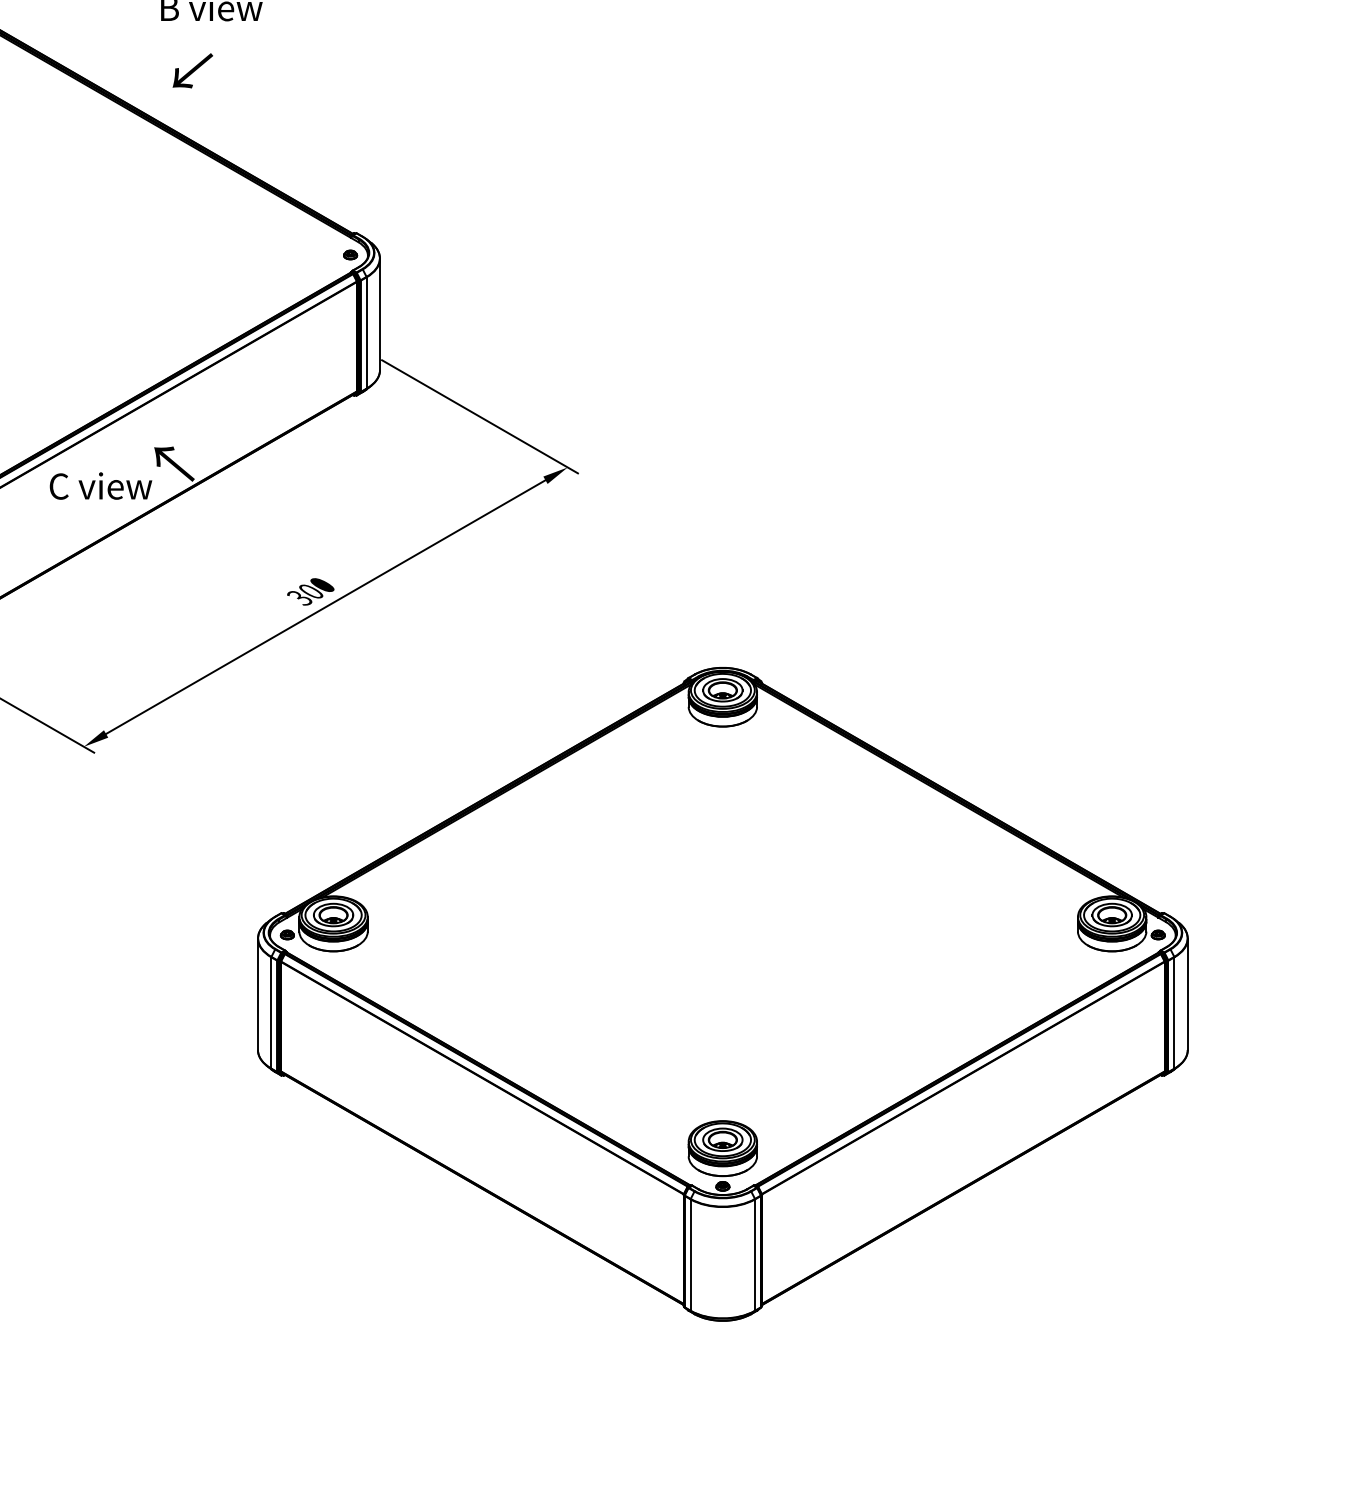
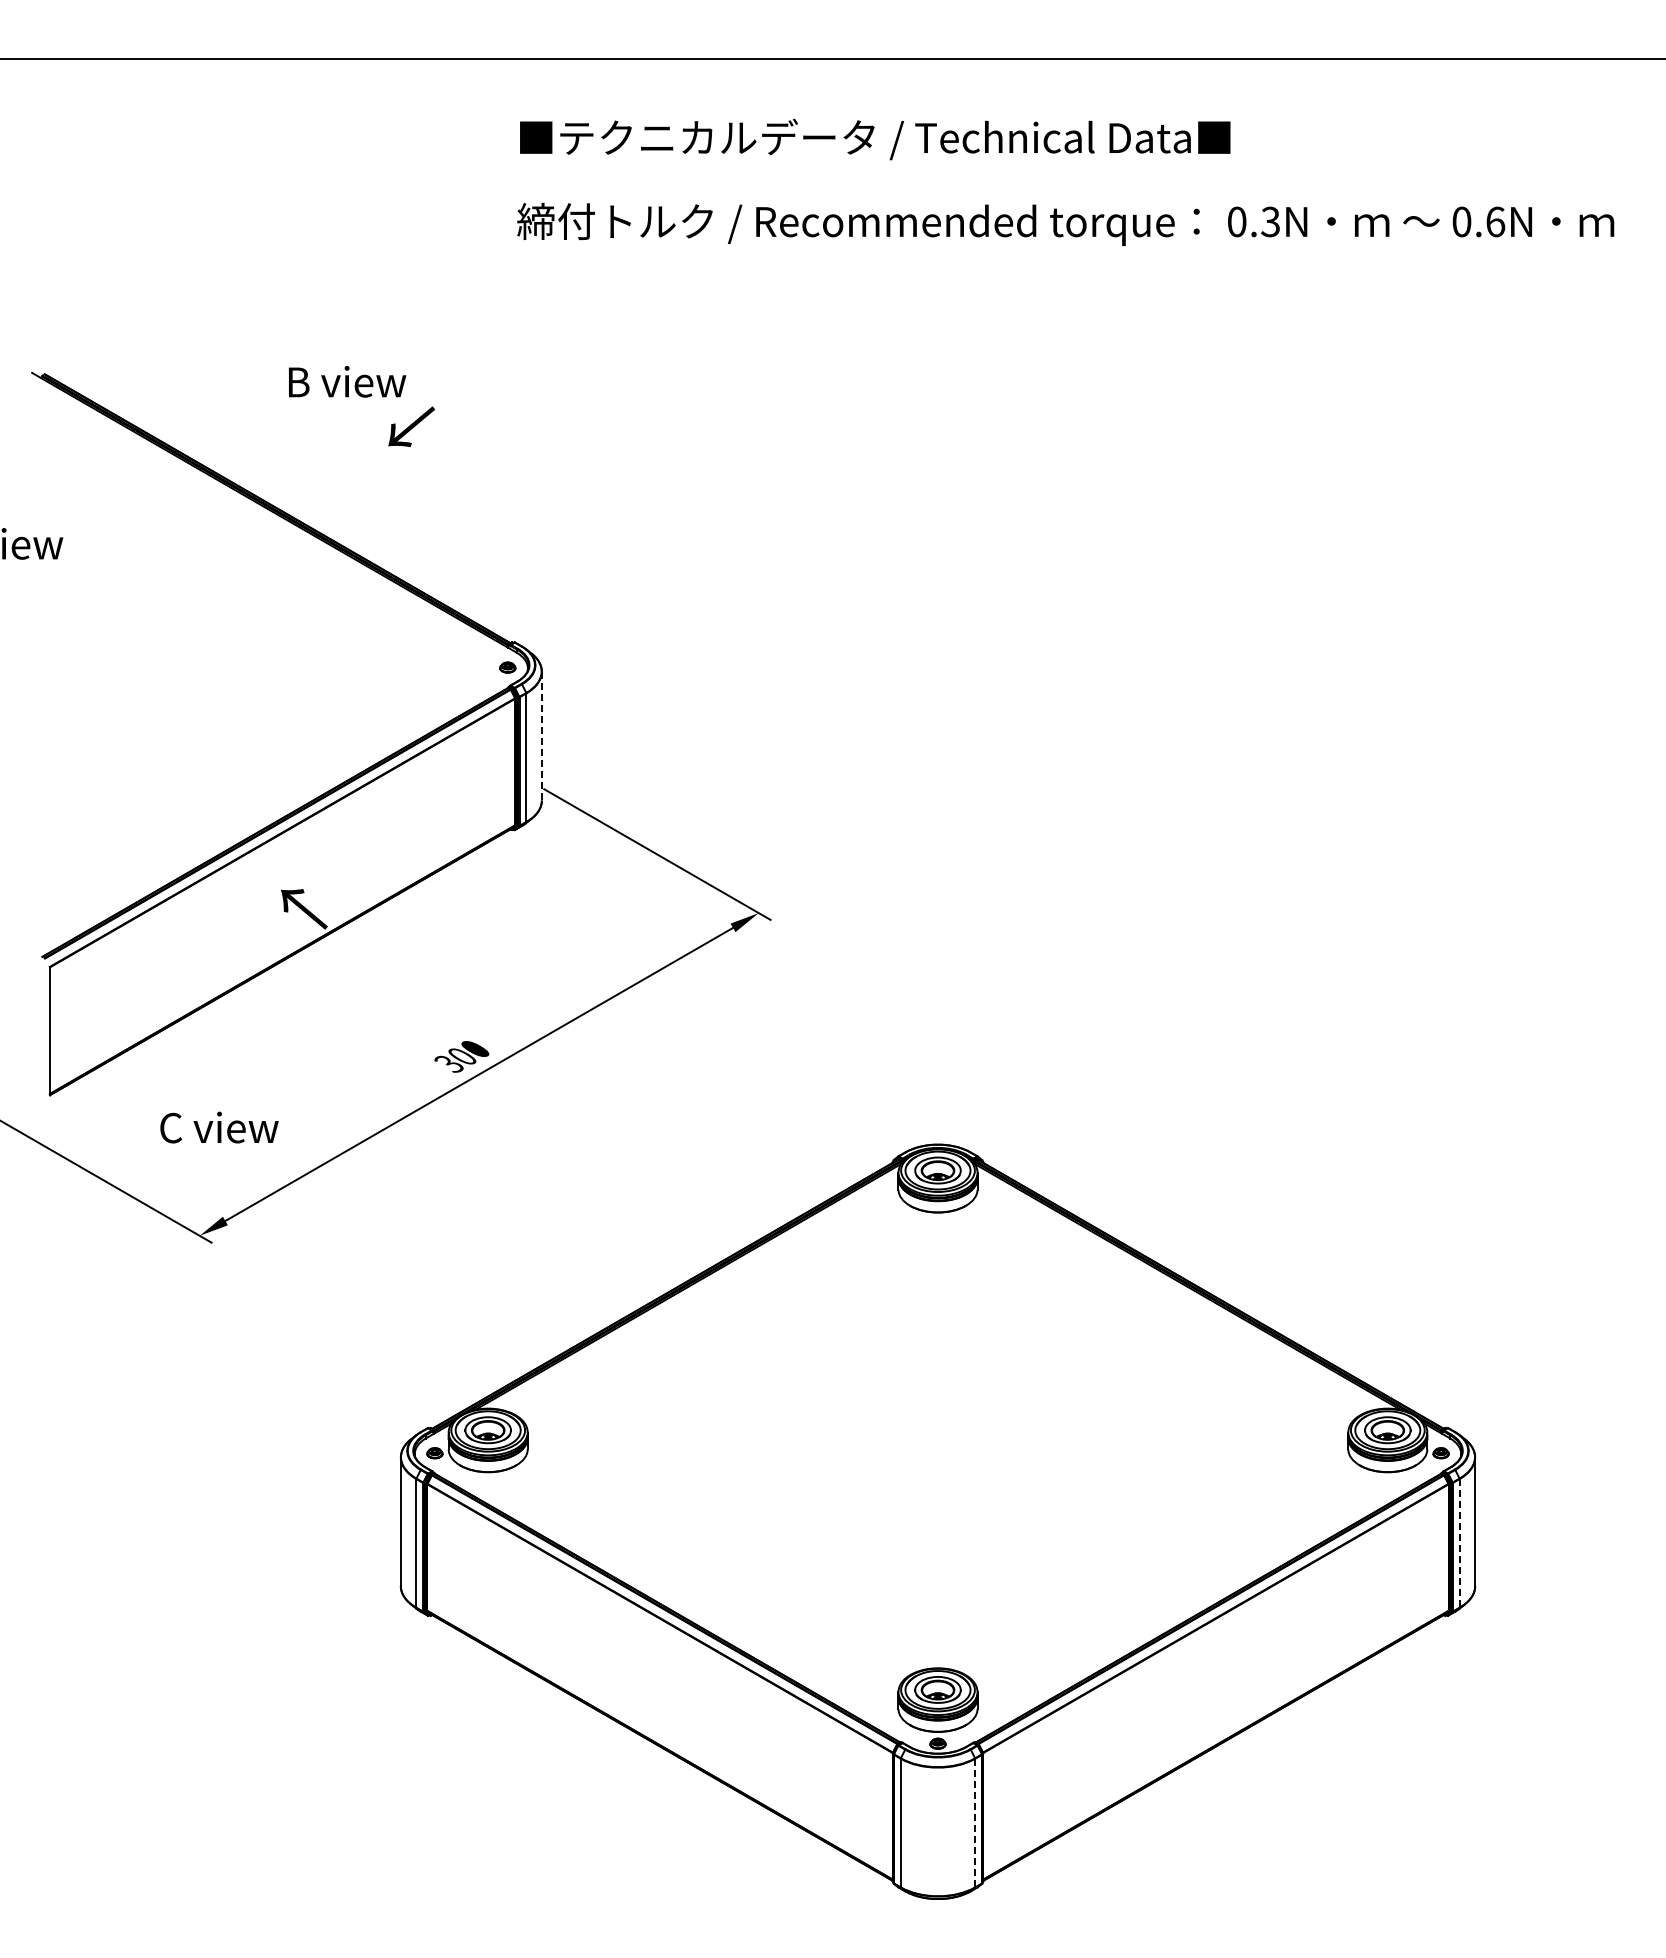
text: (192, 70) -> (411, 426), moved
line: (379, 313) -> (541, 735), solid -> dashed
text: (101, 485) -> (219, 1127), moved
line: (1174, 1013) -> (1459, 1543), solid -> dashed
line: (755, 1254) -> (975, 1822), solid -> dashed

